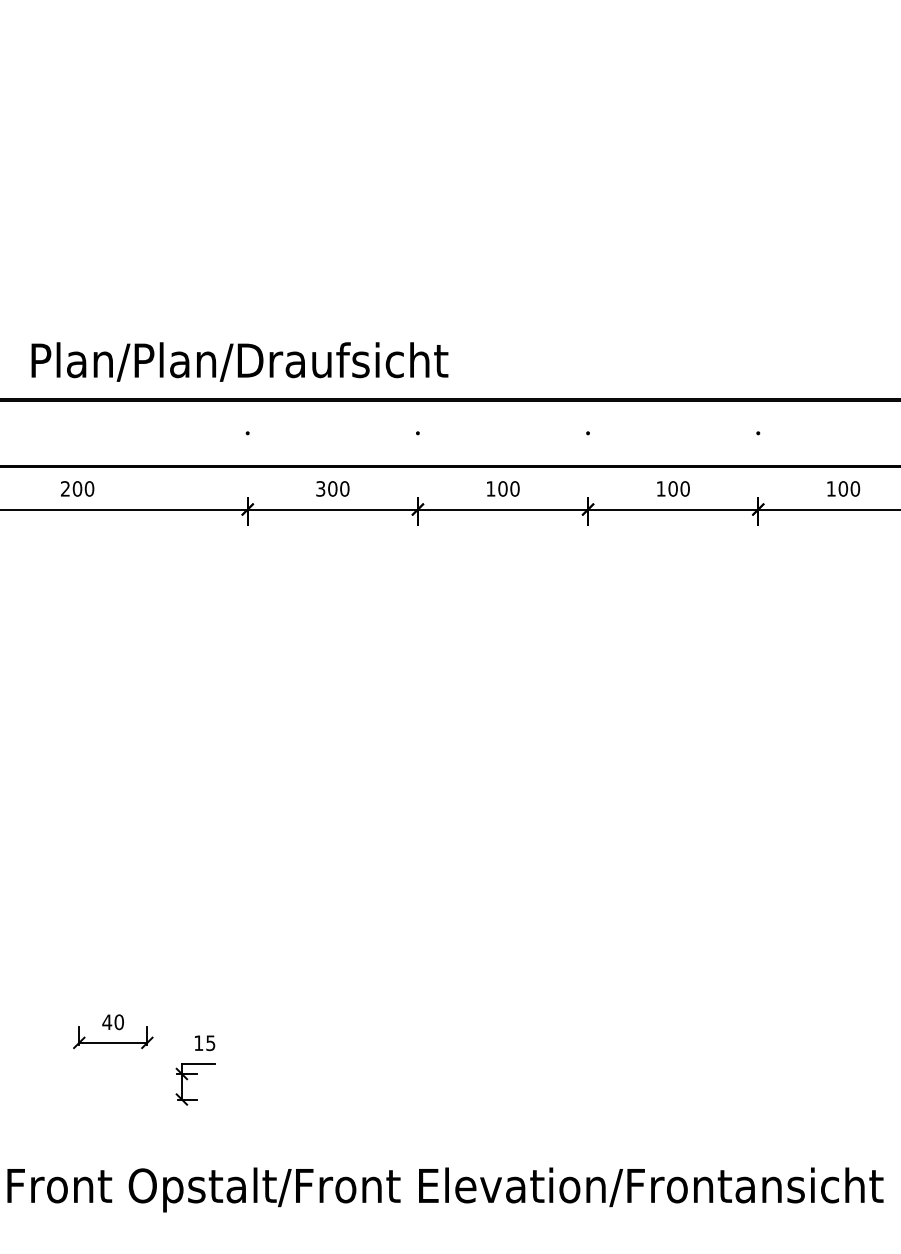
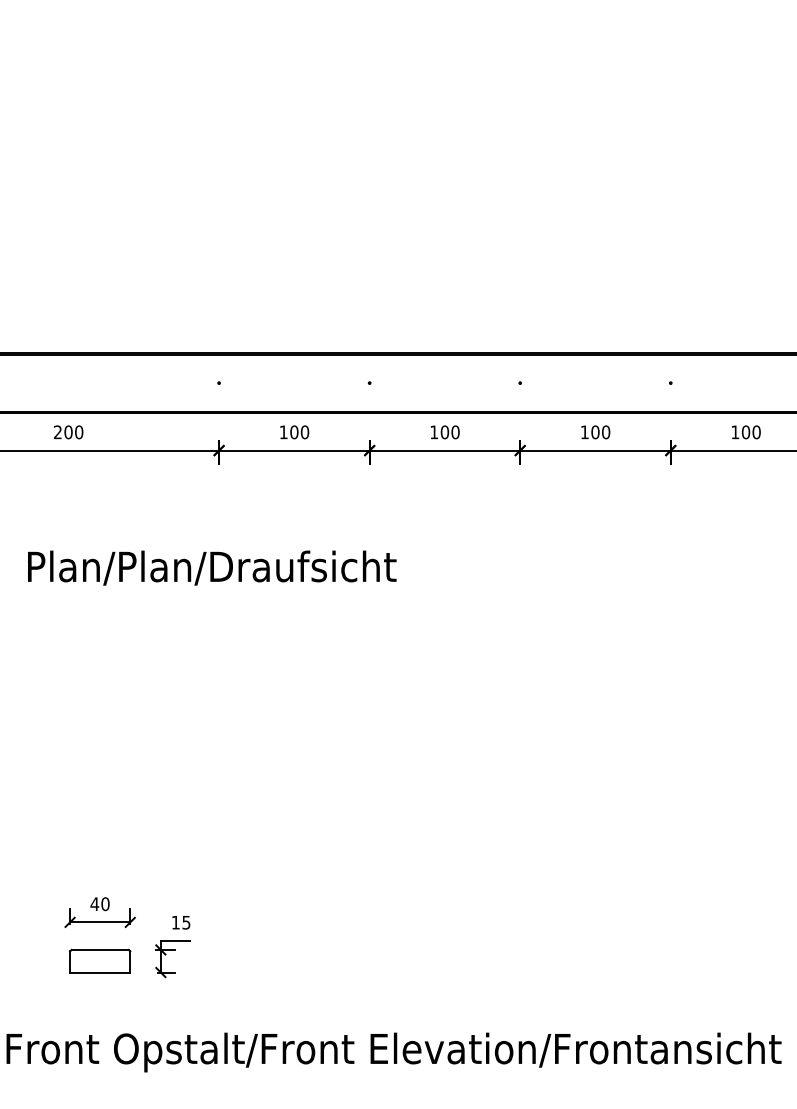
text: (240, 361) -> (212, 567), moved
text: (320, 489) -> (283, 432), 300 -> 100
part: (113, 1085) -> (100, 960), added

